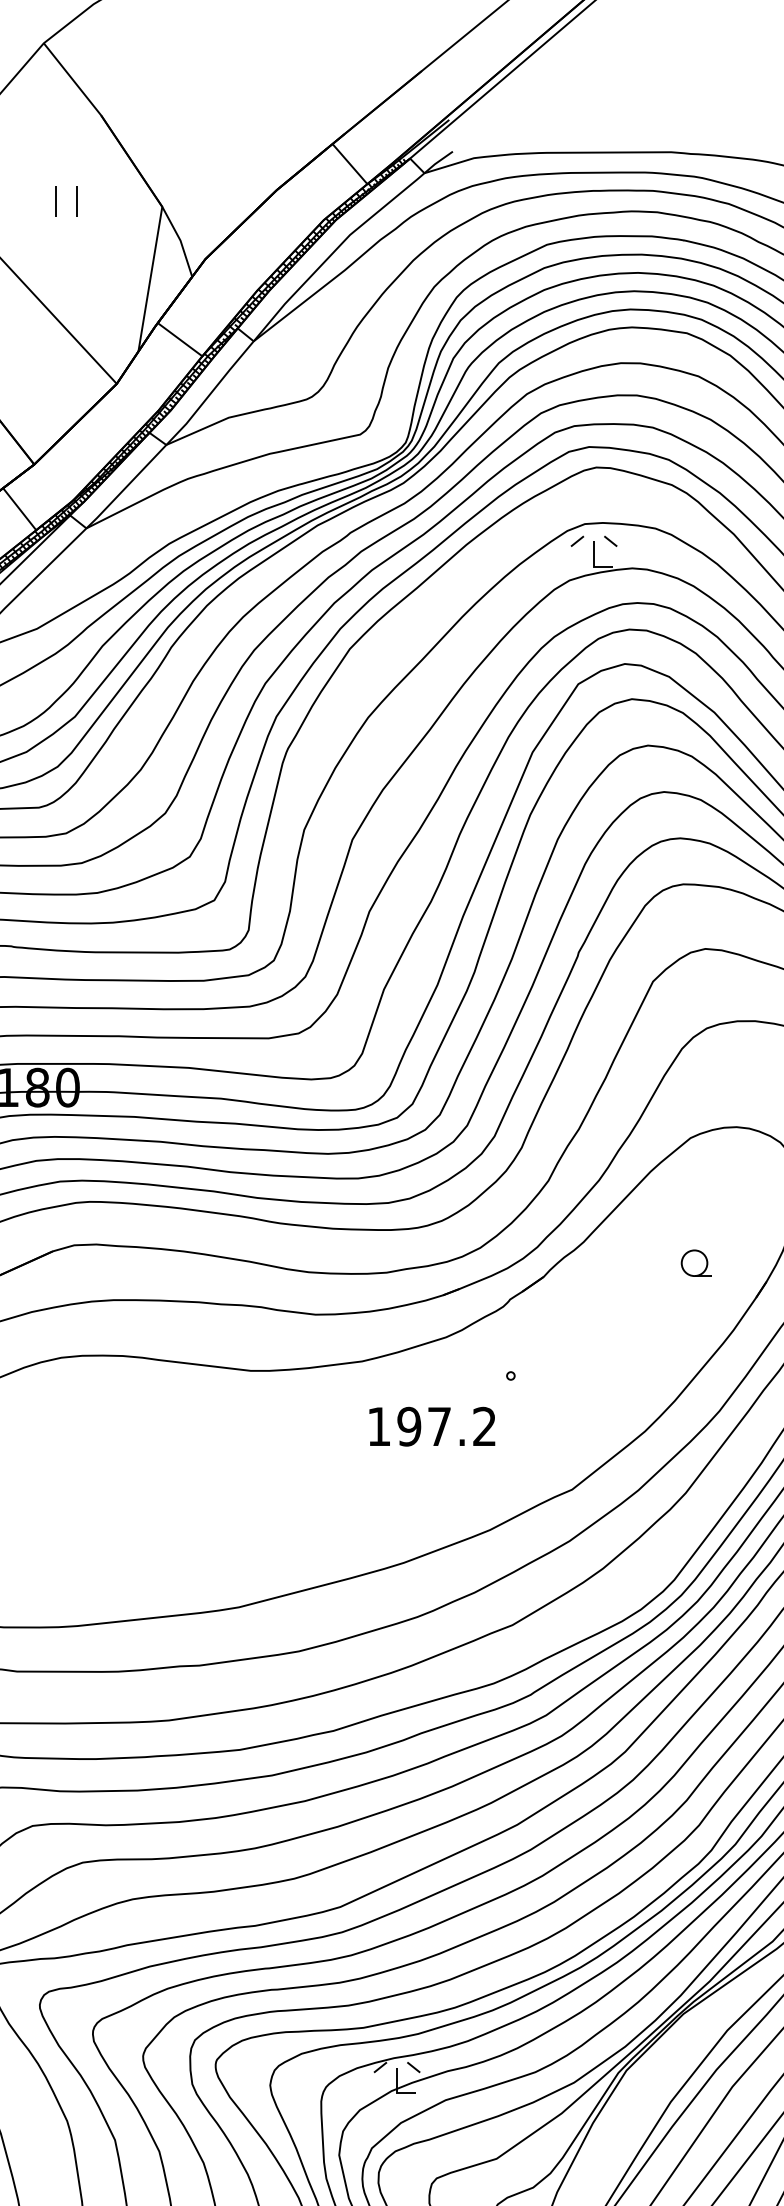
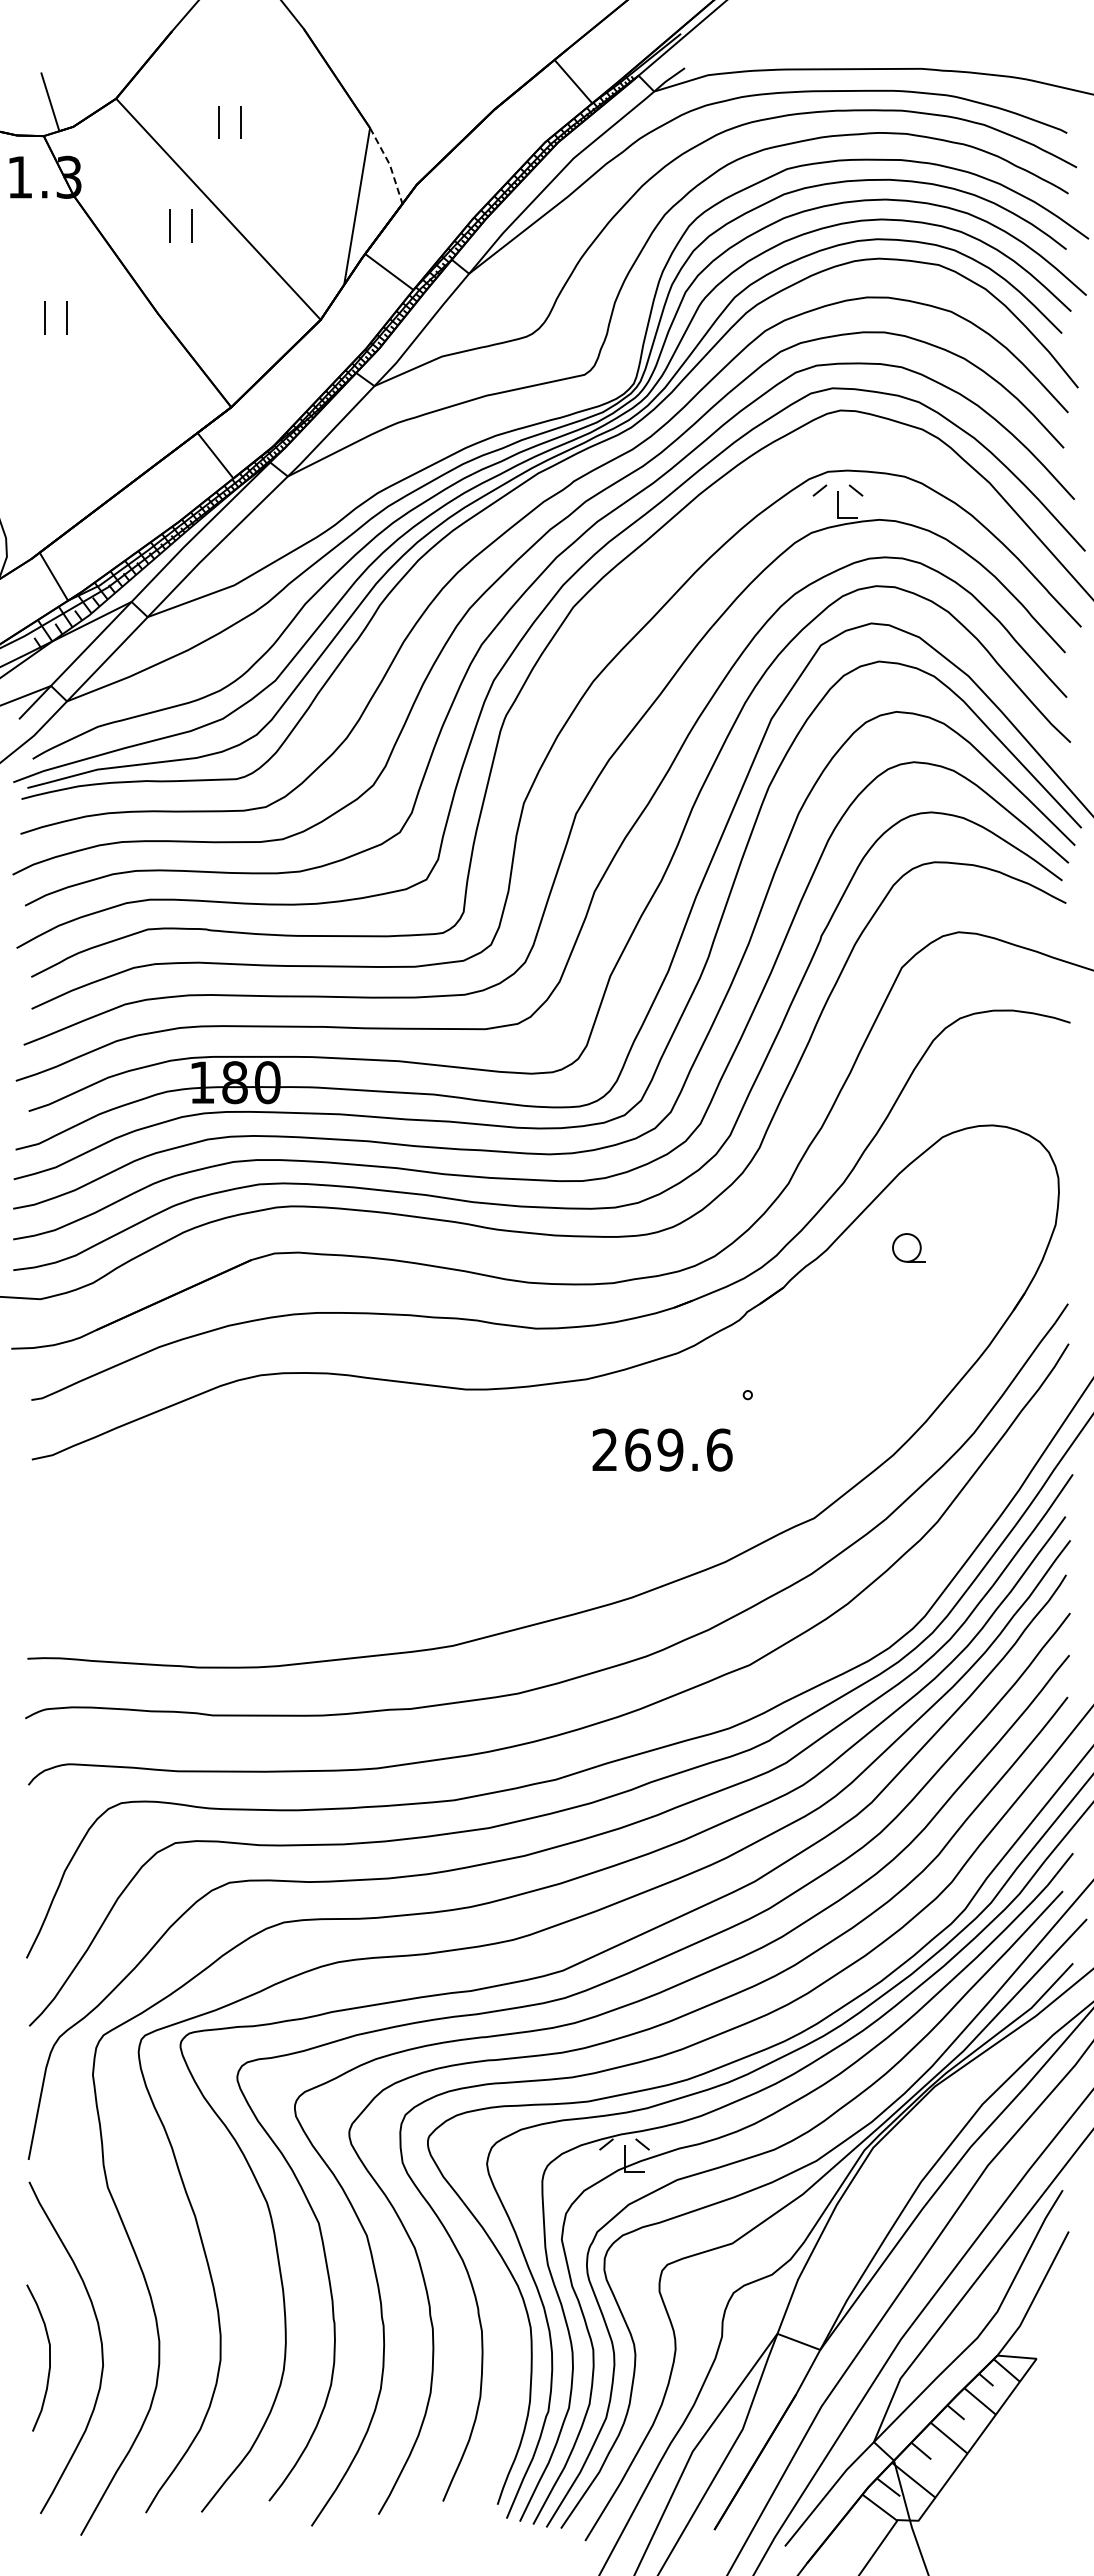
part: (56, 201) -> (219, 122), moved
line: (180, 240) -> (389, 164), solid -> dashed
part: (696, 1262) -> (908, 1247), moved
text: (432, 1426) -> (662, 1449), 197.2 -> 269.6

